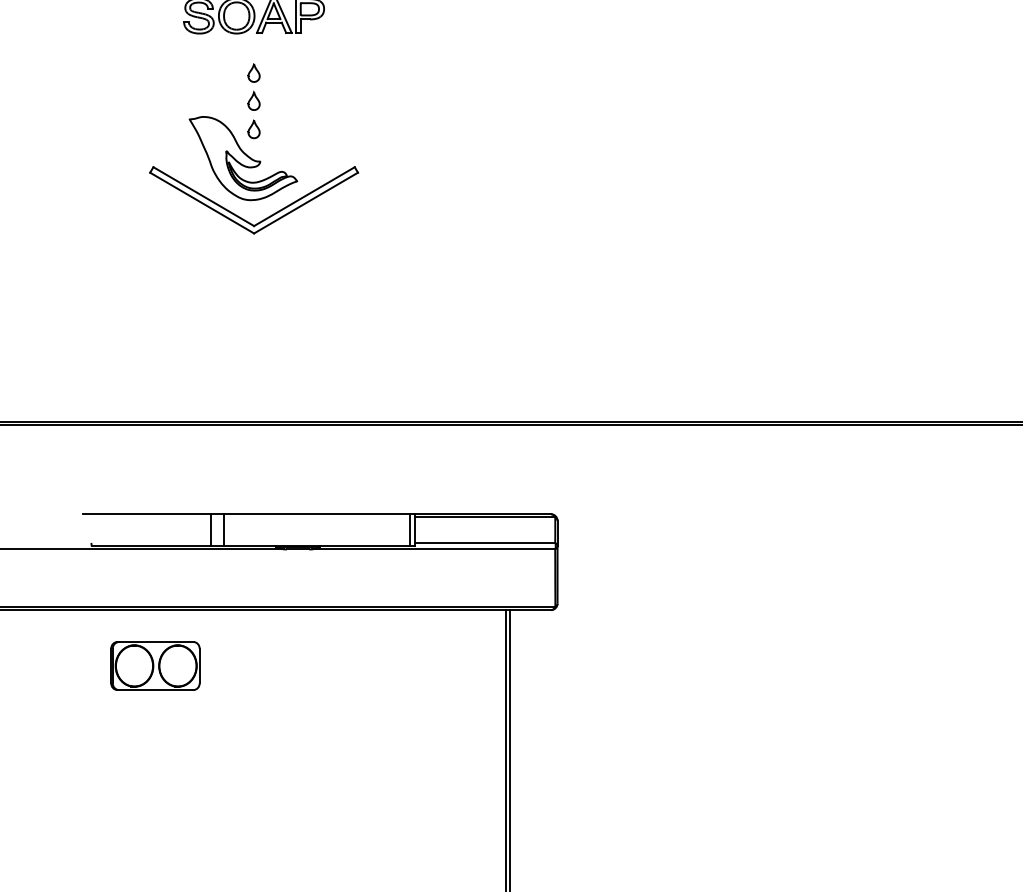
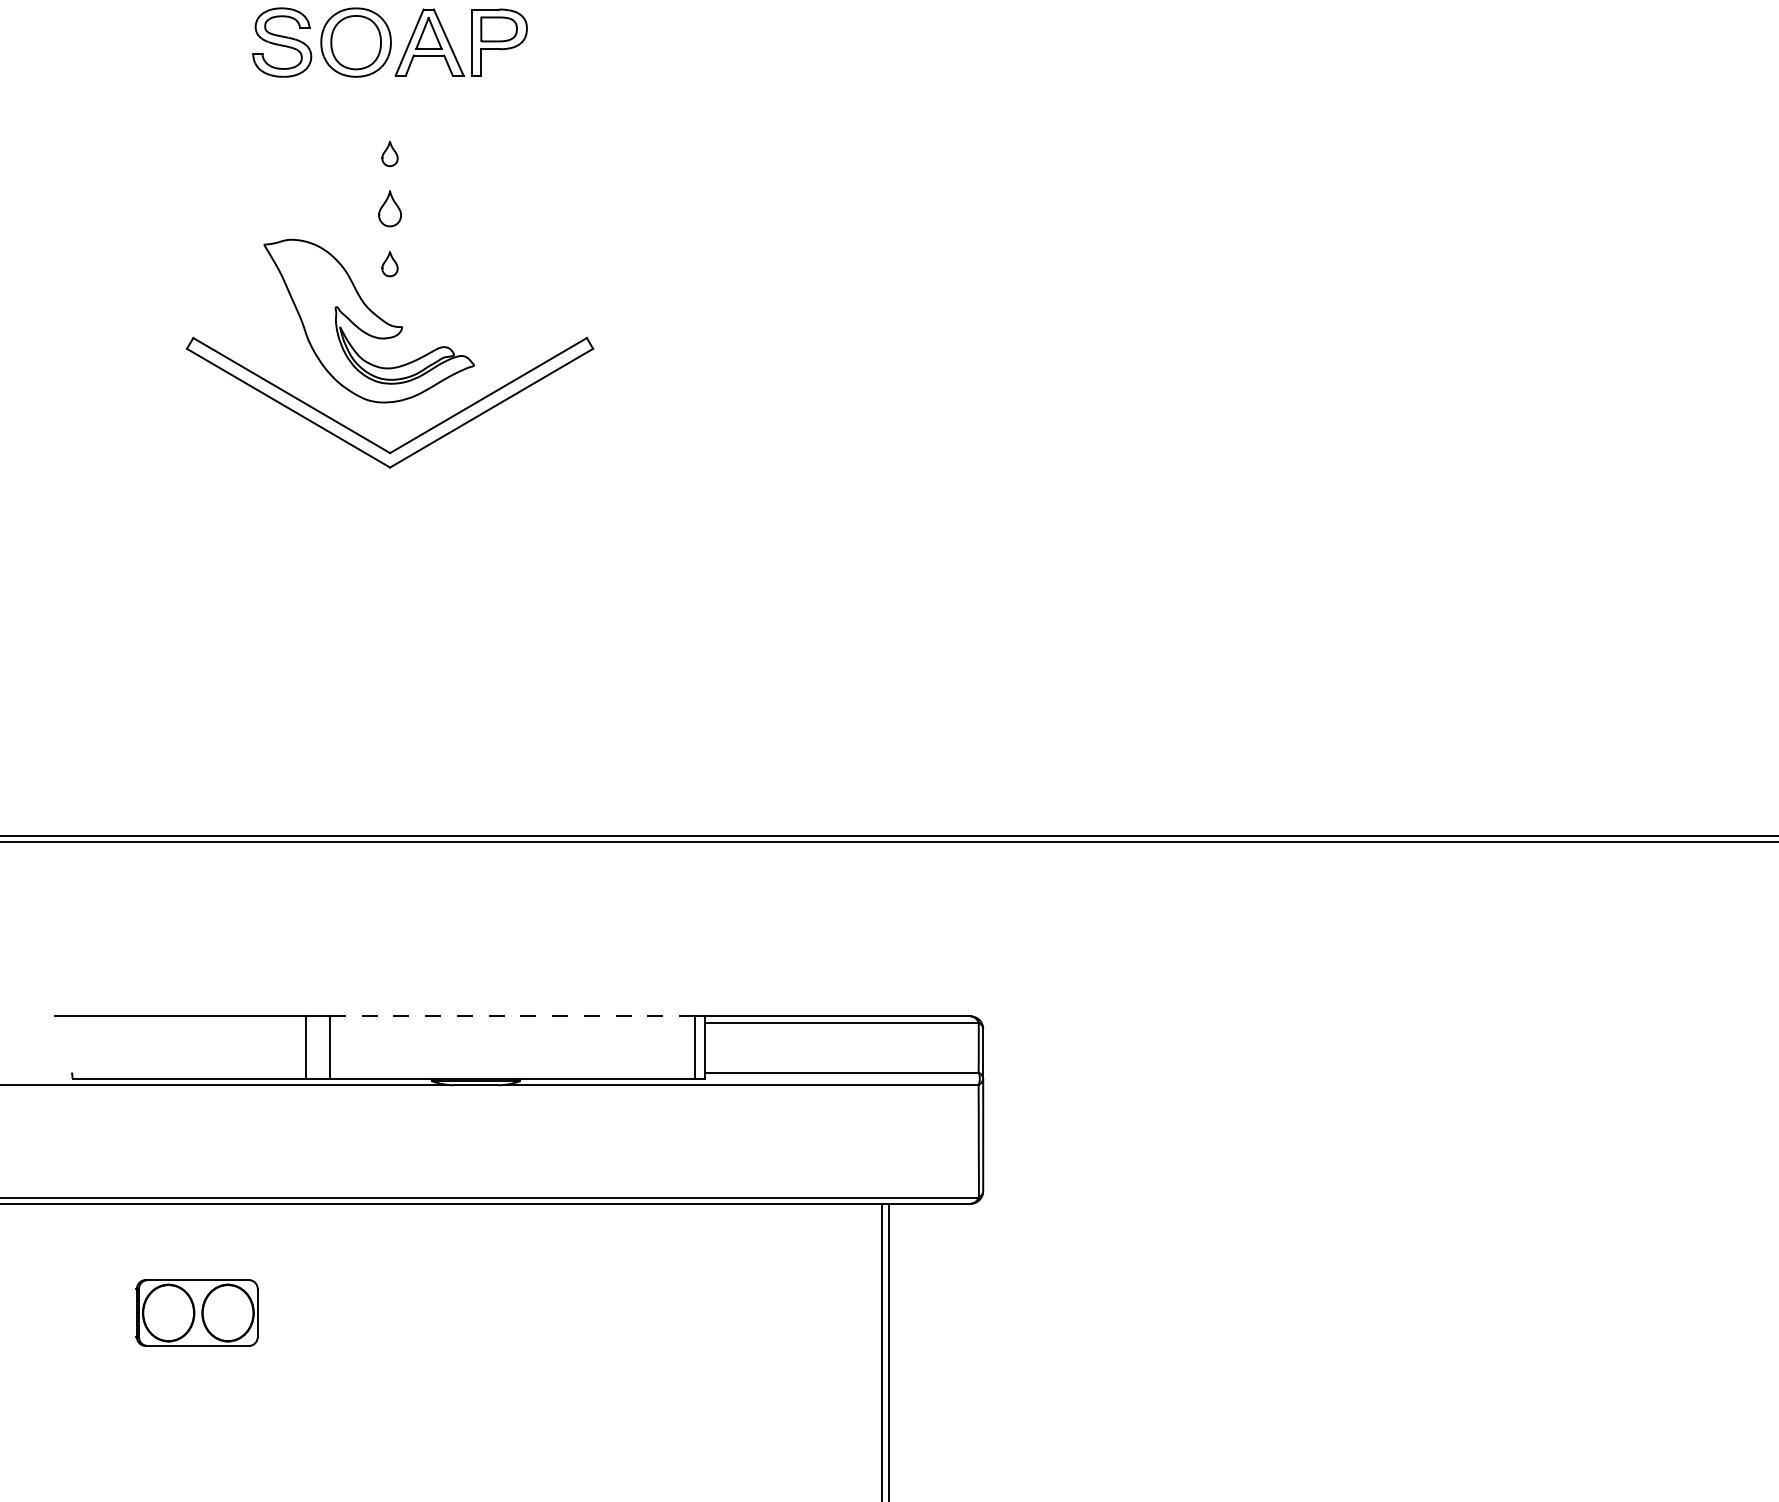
part: (253, 72) -> (388, 152), size x0.7
part: (253, 129) -> (388, 264), size x0.7
line: (316, 514) -> (512, 1016), solid -> dashed
part: (155, 665) -> (197, 1312), size x0.7

